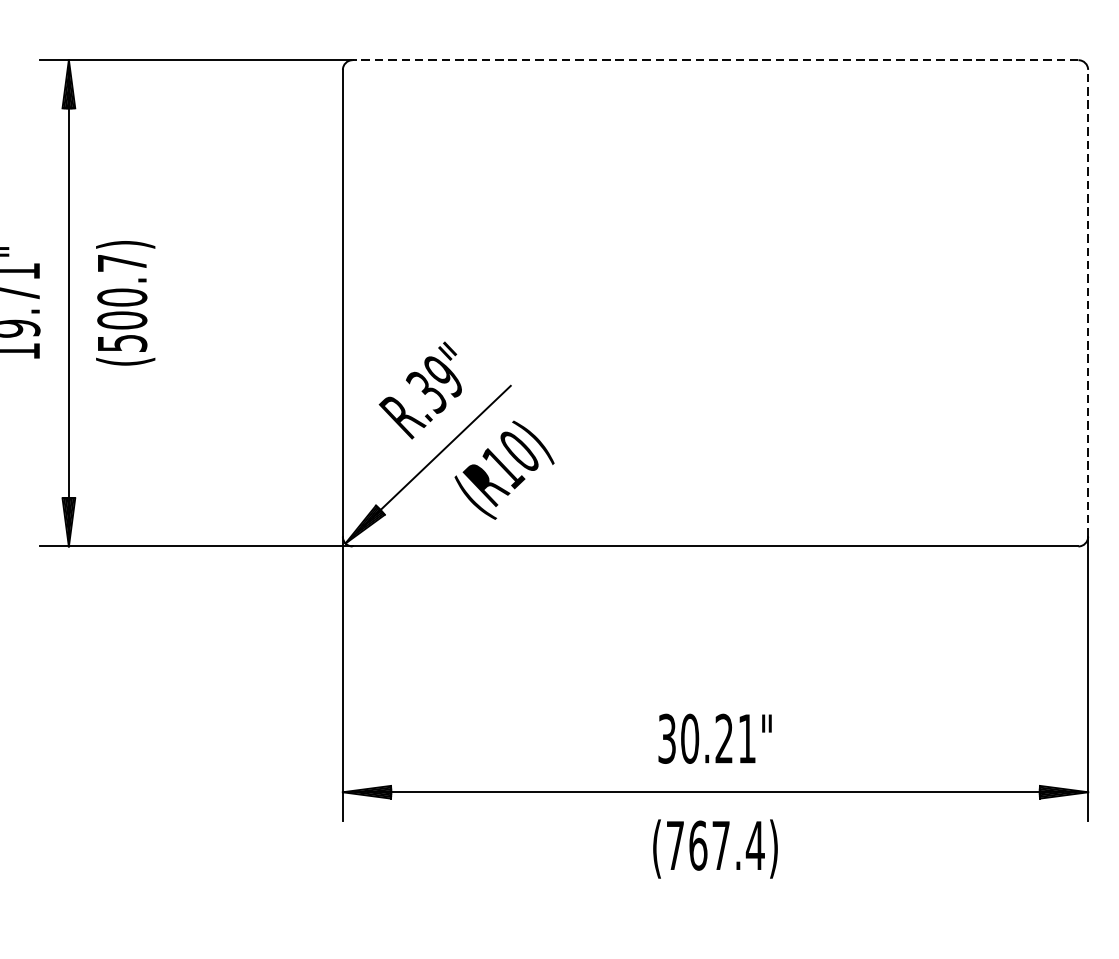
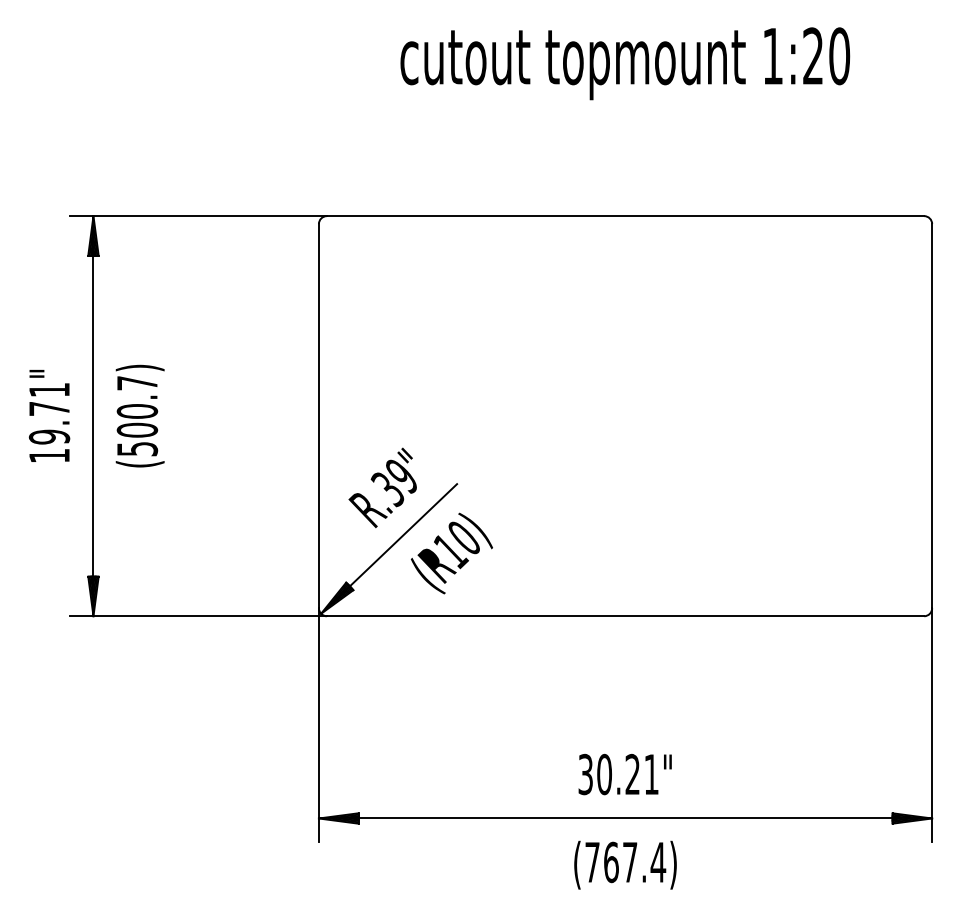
line: (715, 60) -> (625, 216), dashed -> solid
line: (1088, 302) -> (932, 415), dashed -> solid

